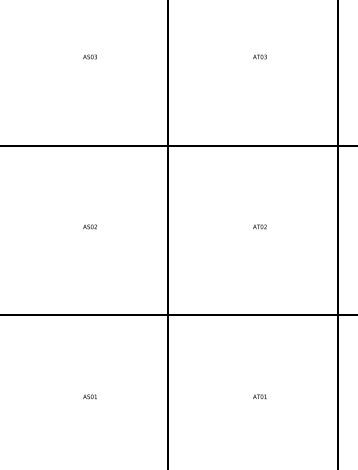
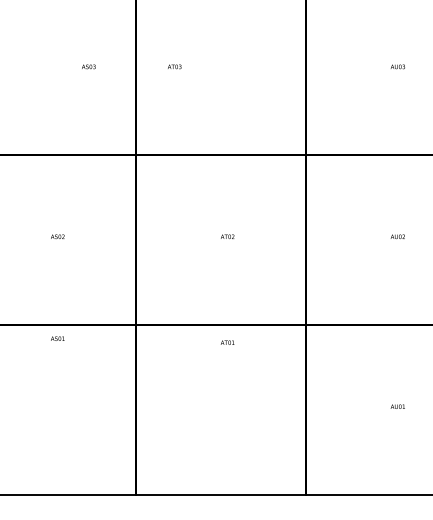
text: (89, 56) -> (88, 66), moved
text: (259, 56) -> (174, 66), moved
text: (89, 396) -> (57, 338), moved
text: (259, 396) -> (227, 342), moved

